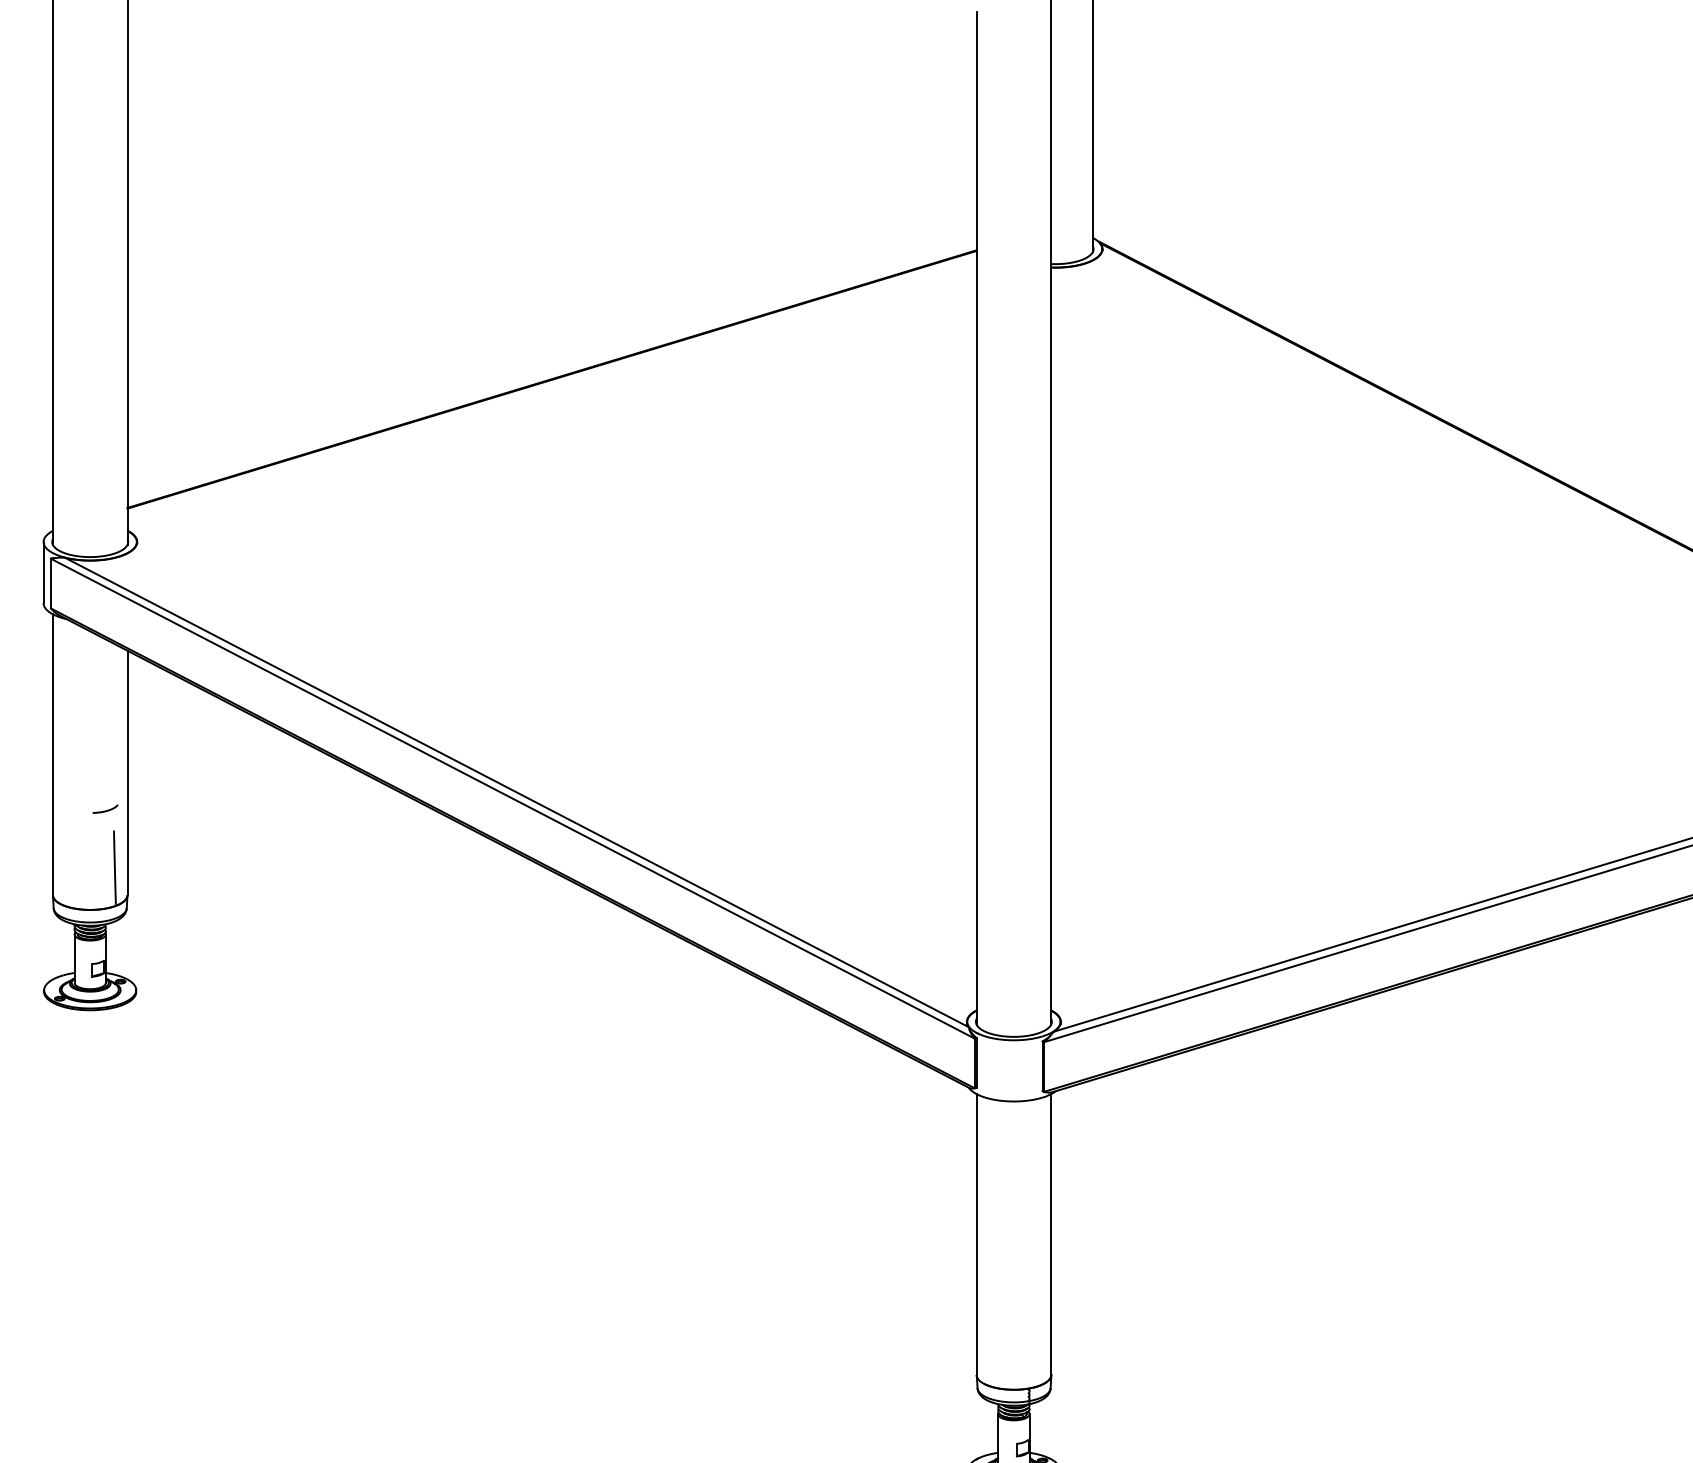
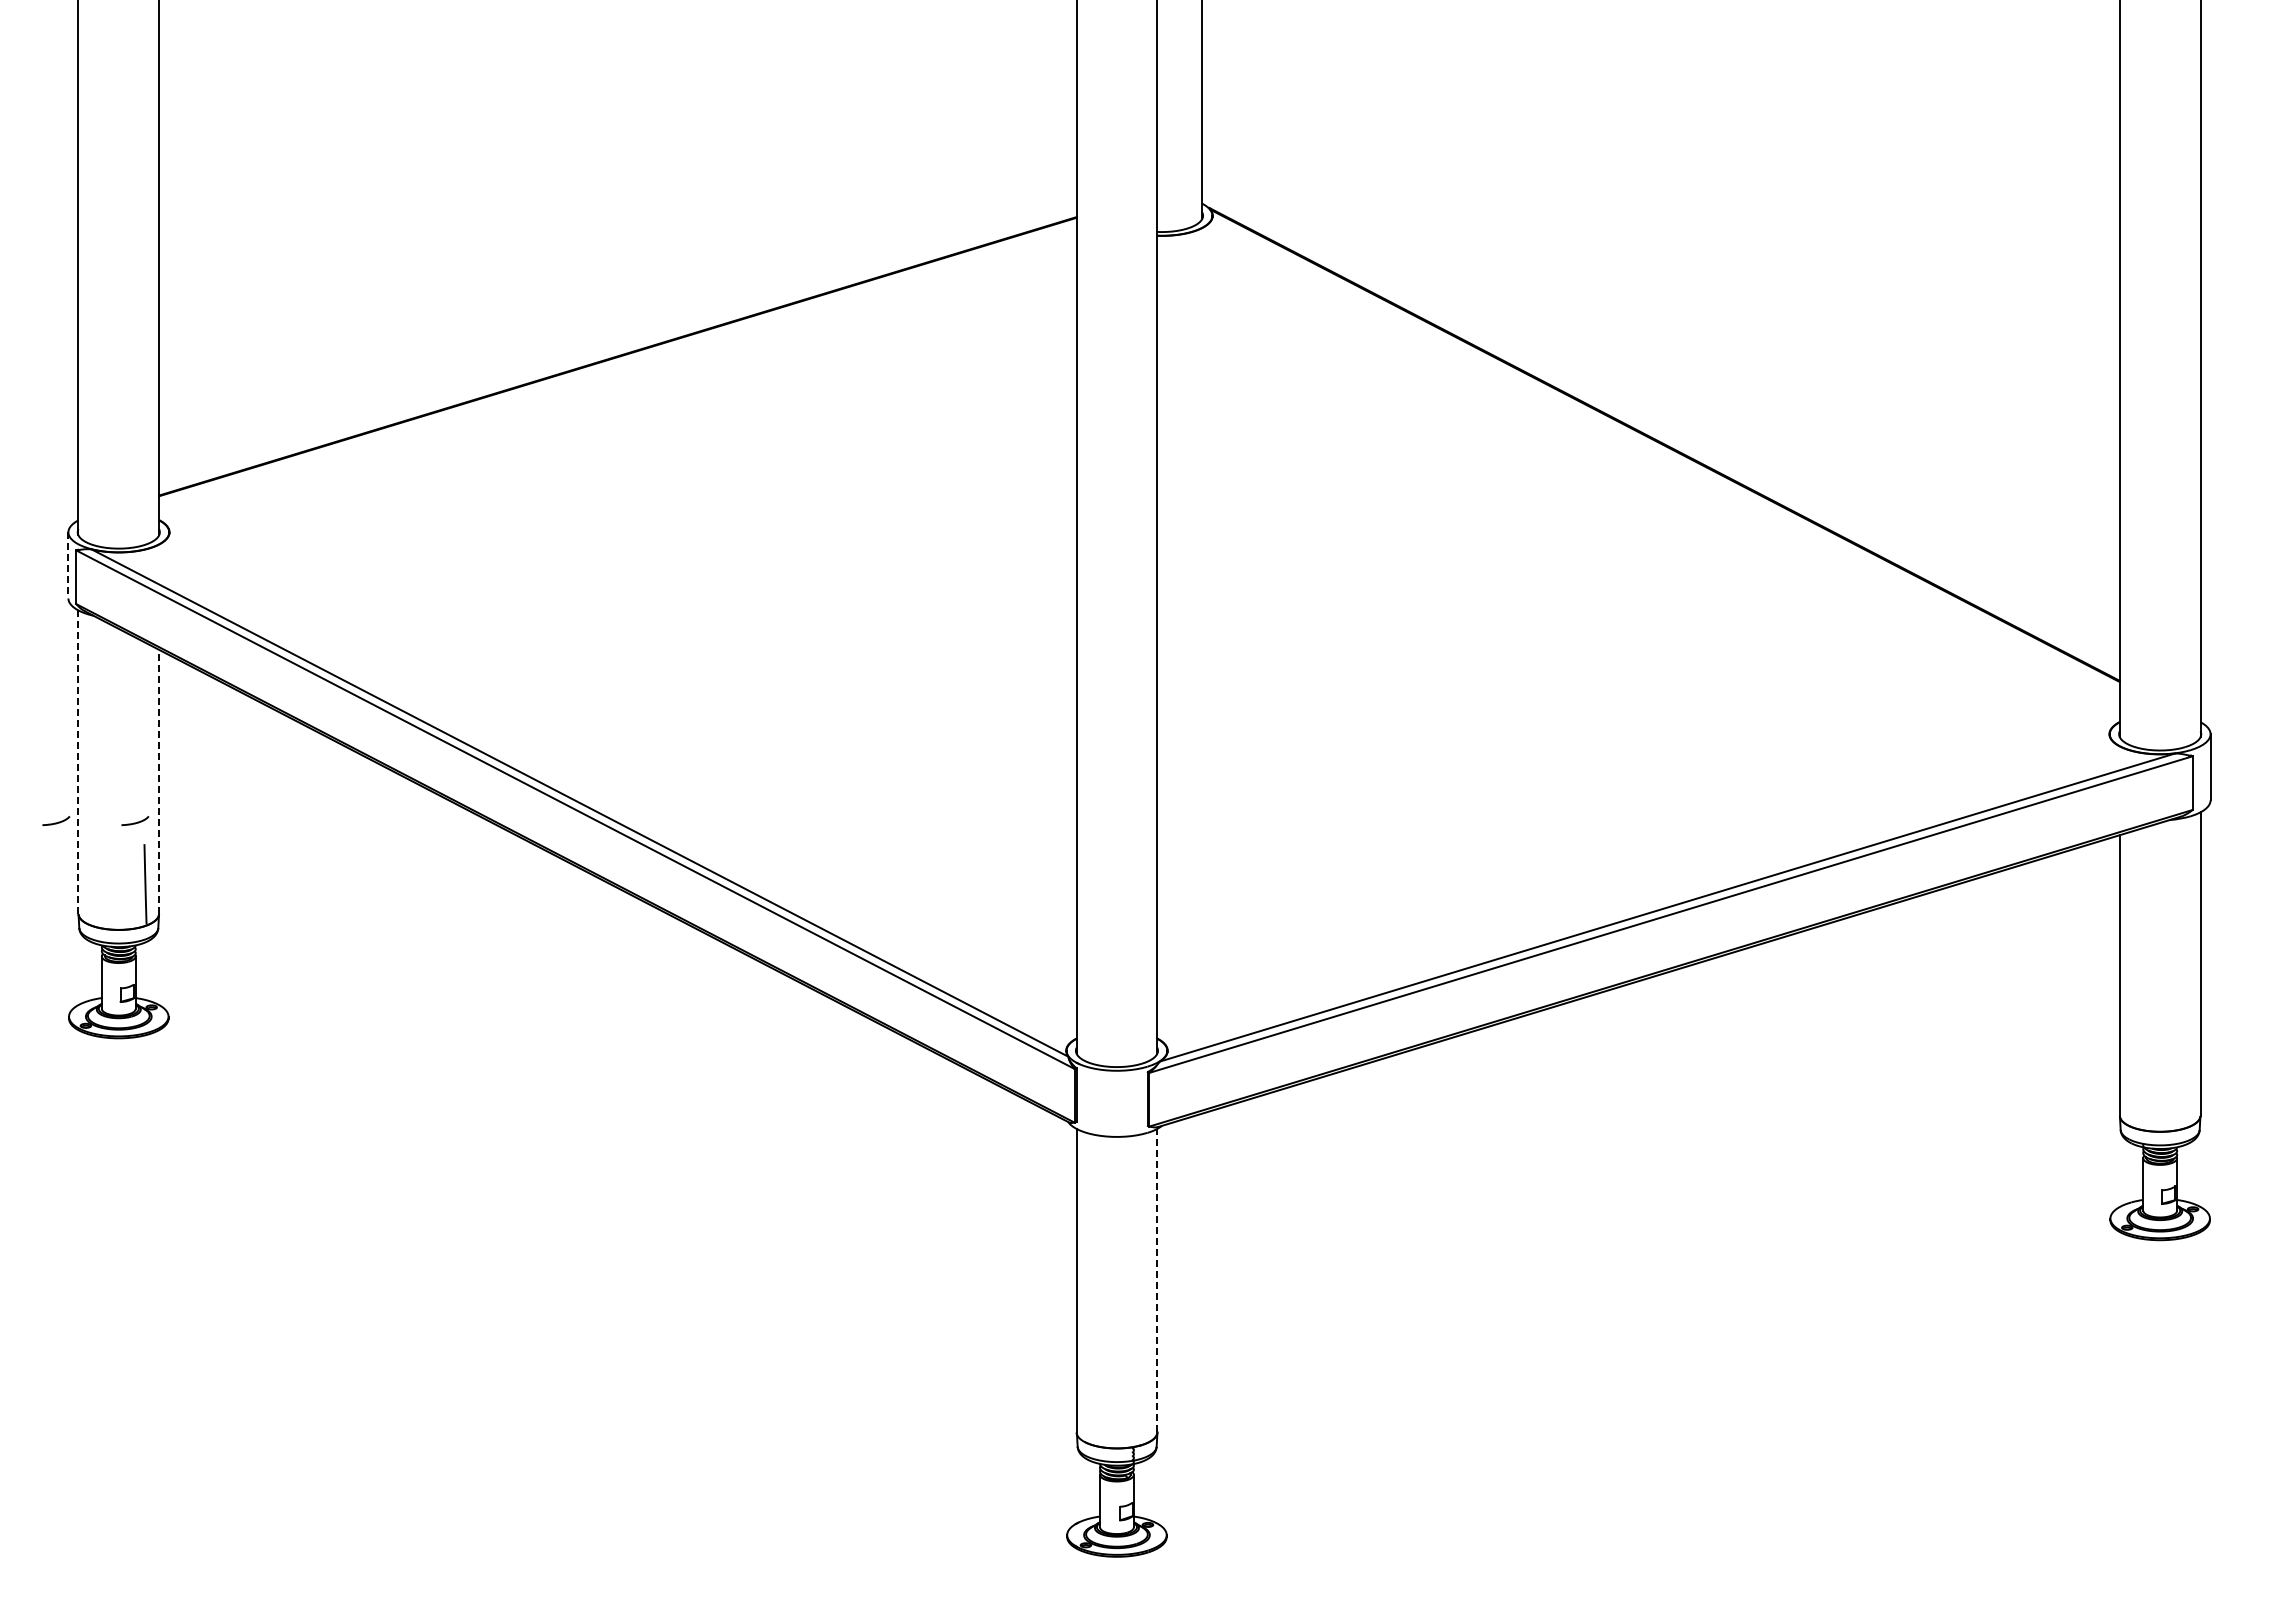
line: (43, 572) -> (68, 565), solid -> dashed
line: (52, 755) -> (78, 762), solid -> dashed
line: (127, 772) -> (159, 781), solid -> dashed
curve: (32, 810) -> (56, 822), added
line: (1051, 1234) -> (1157, 1280), solid -> dashed

